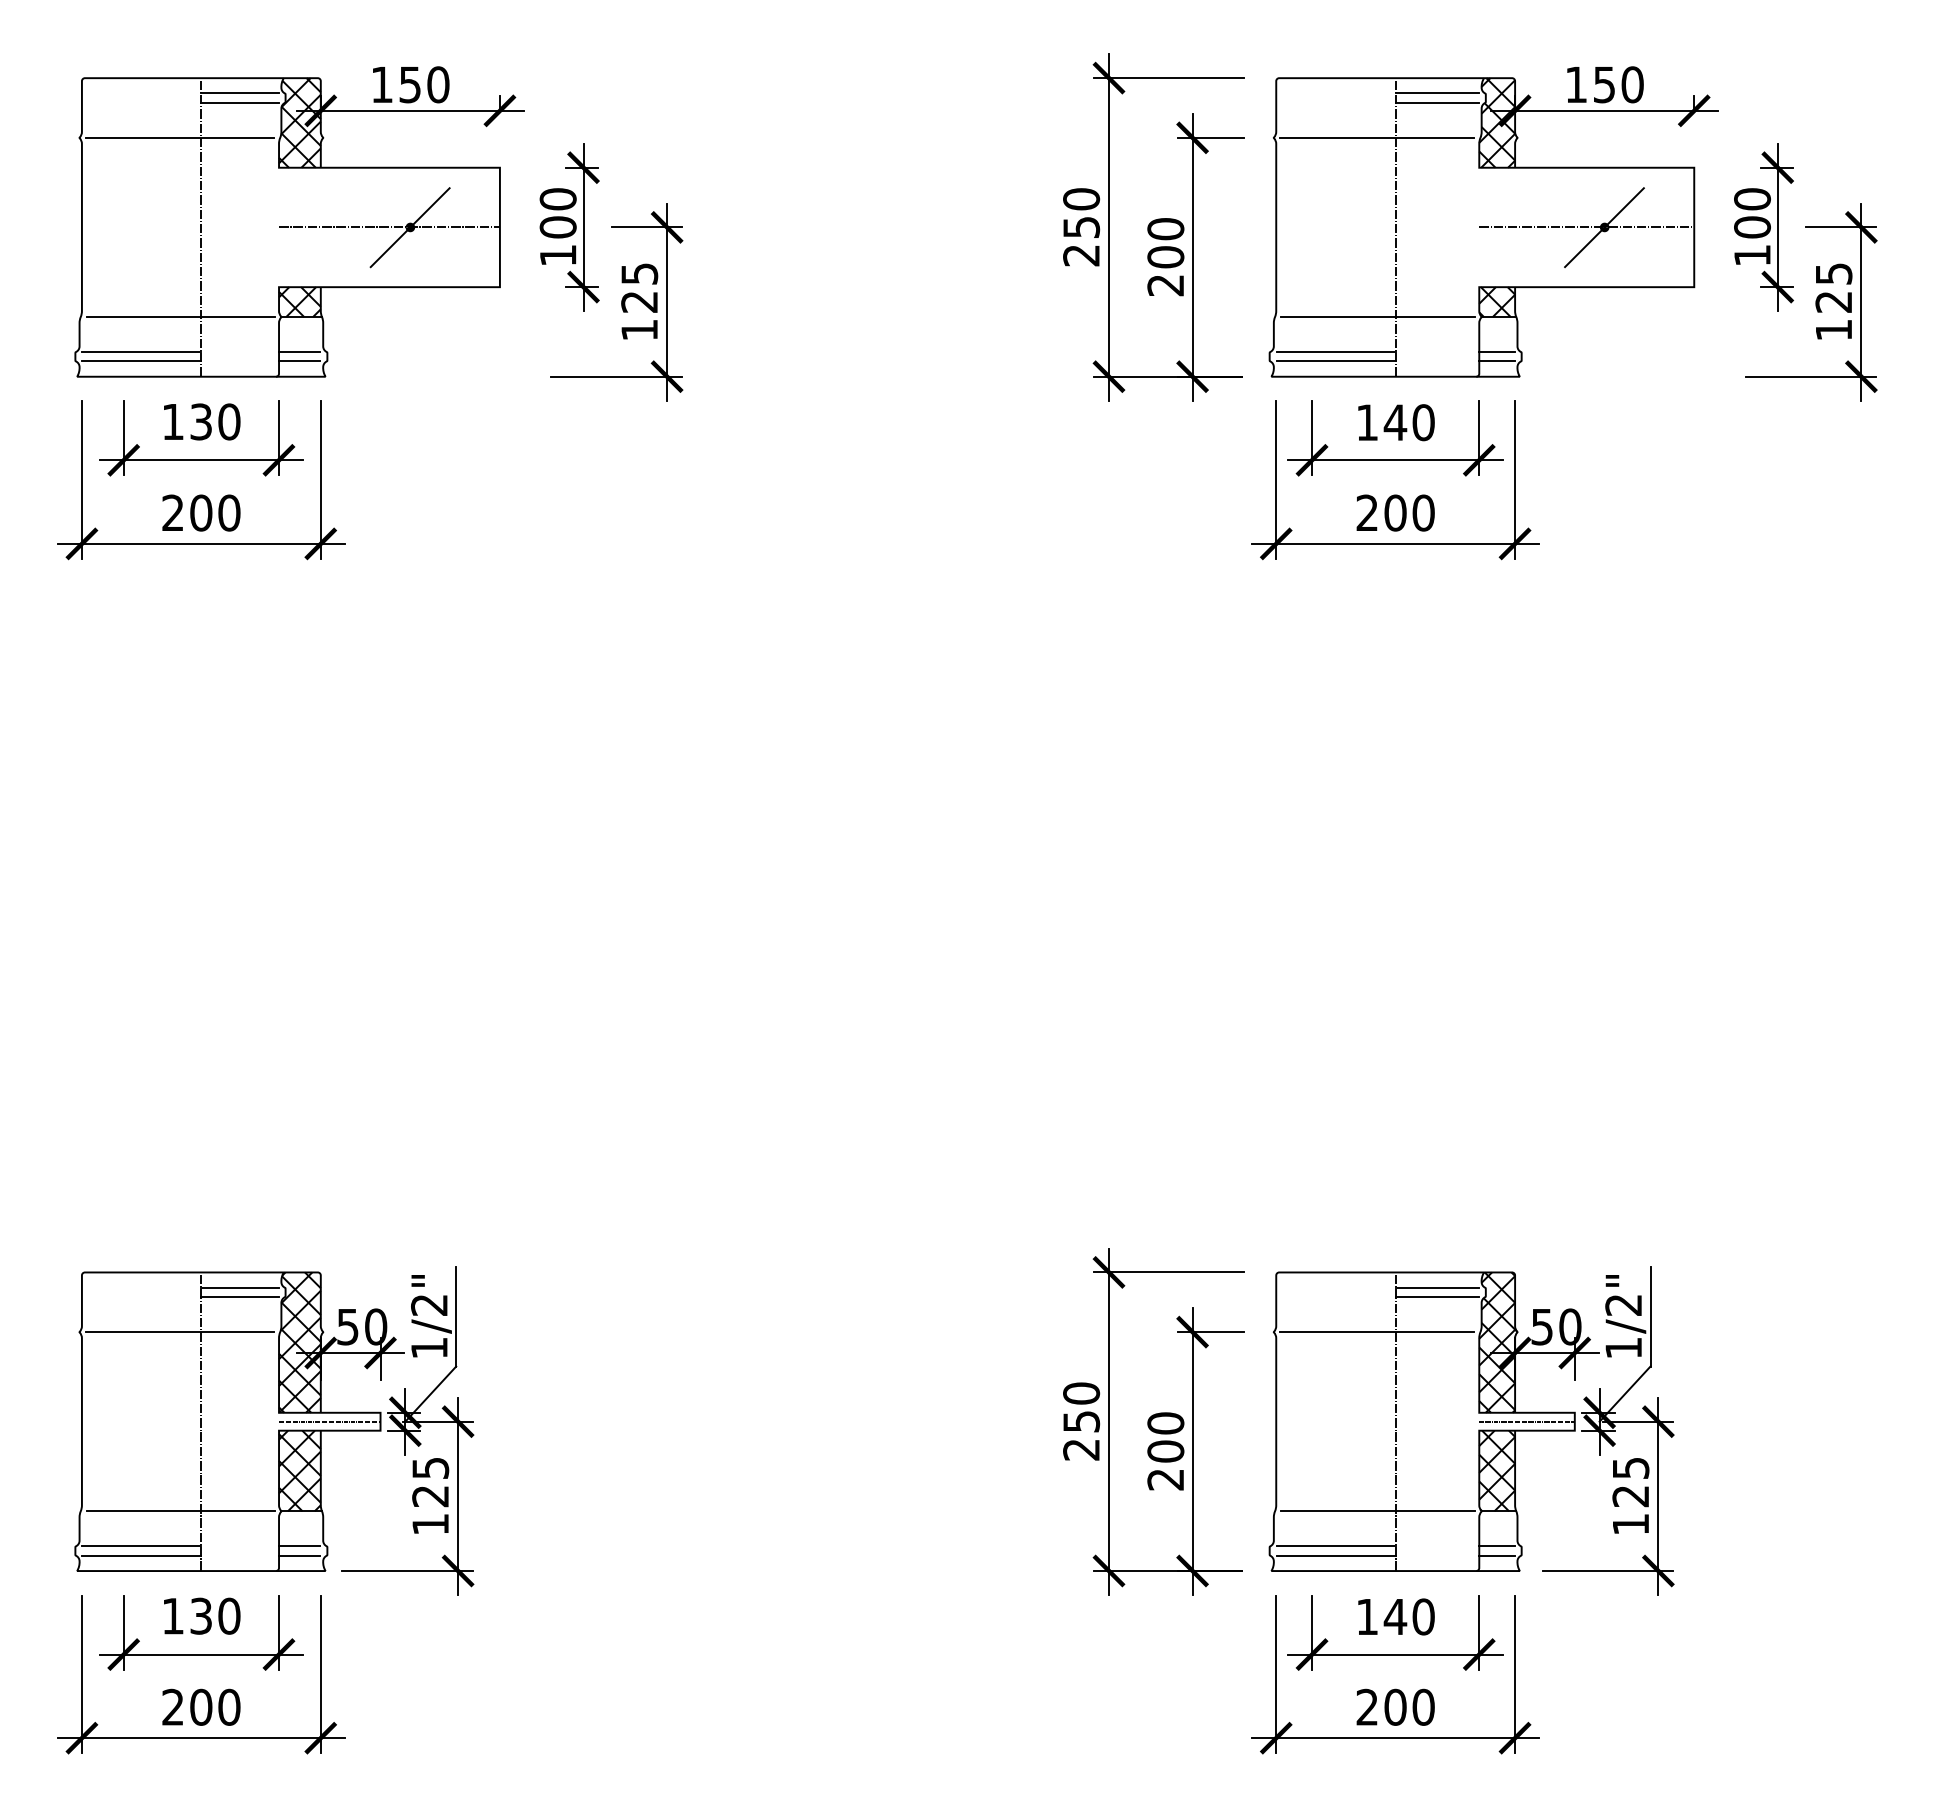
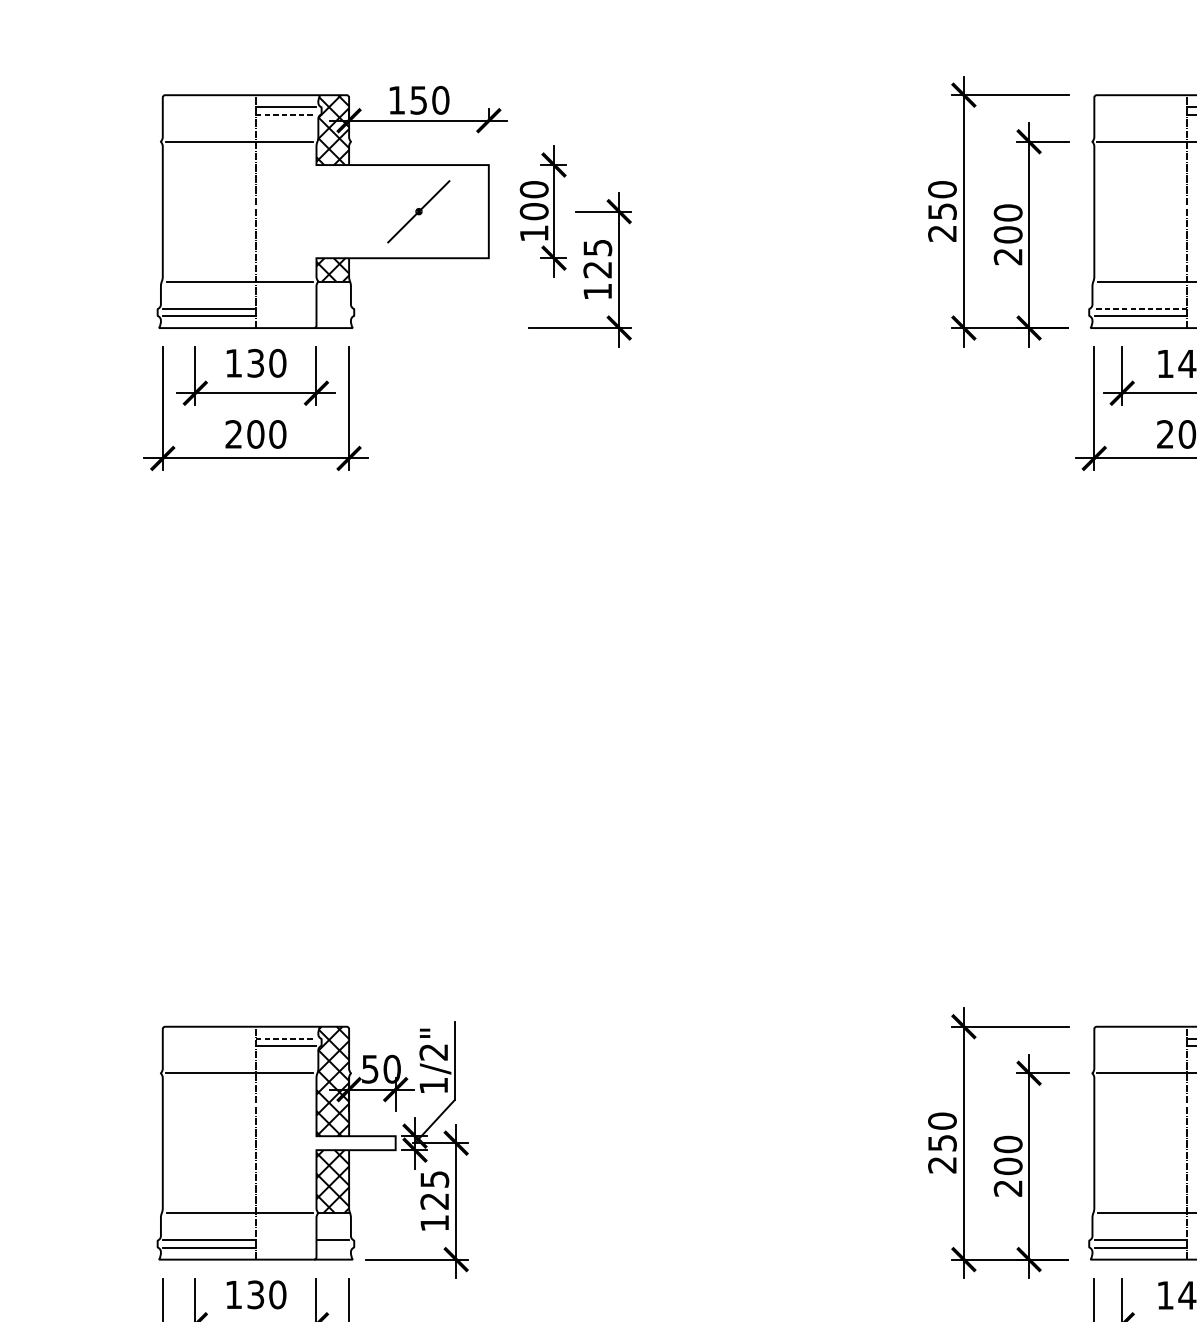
line: (240, 102) -> (286, 114), solid -> dashed
line: (389, 227) -> (402, 211), removed
line: (299, 351) -> (332, 308), removed
line: (1336, 351) -> (1141, 308), solid -> dashed
line: (299, 361) -> (332, 316), removed
line: (240, 1287) -> (286, 1038), solid -> dashed
line: (329, 1421) -> (355, 1143), removed
line: (299, 1555) -> (332, 1247), removed

